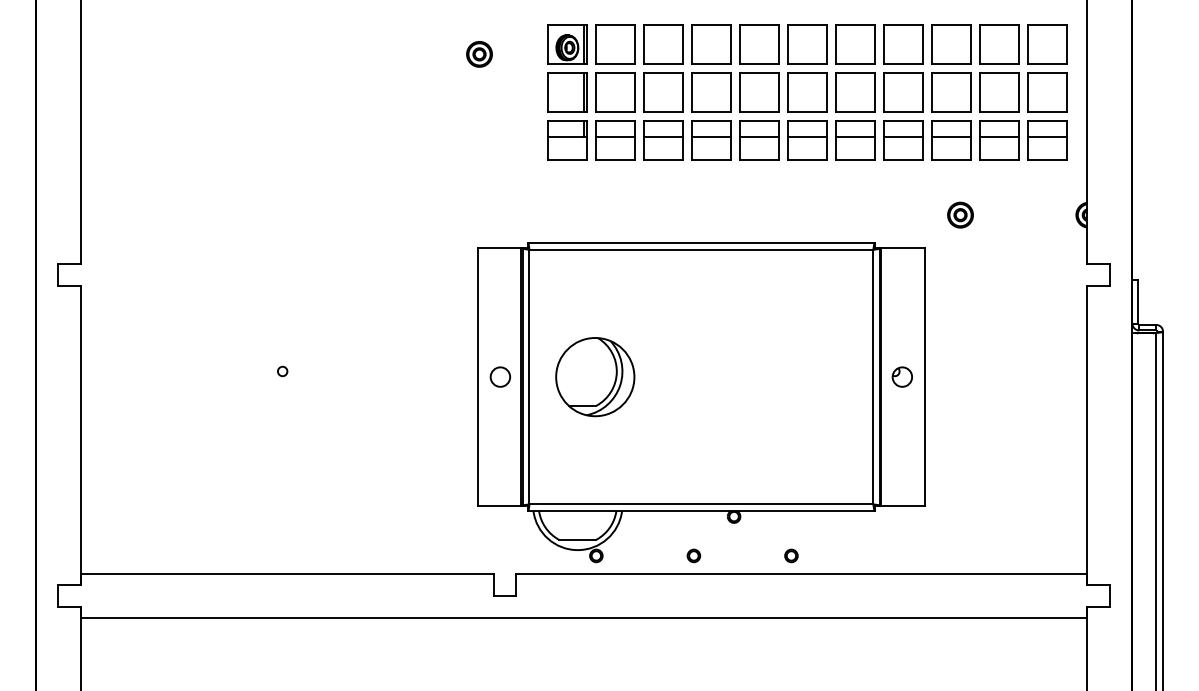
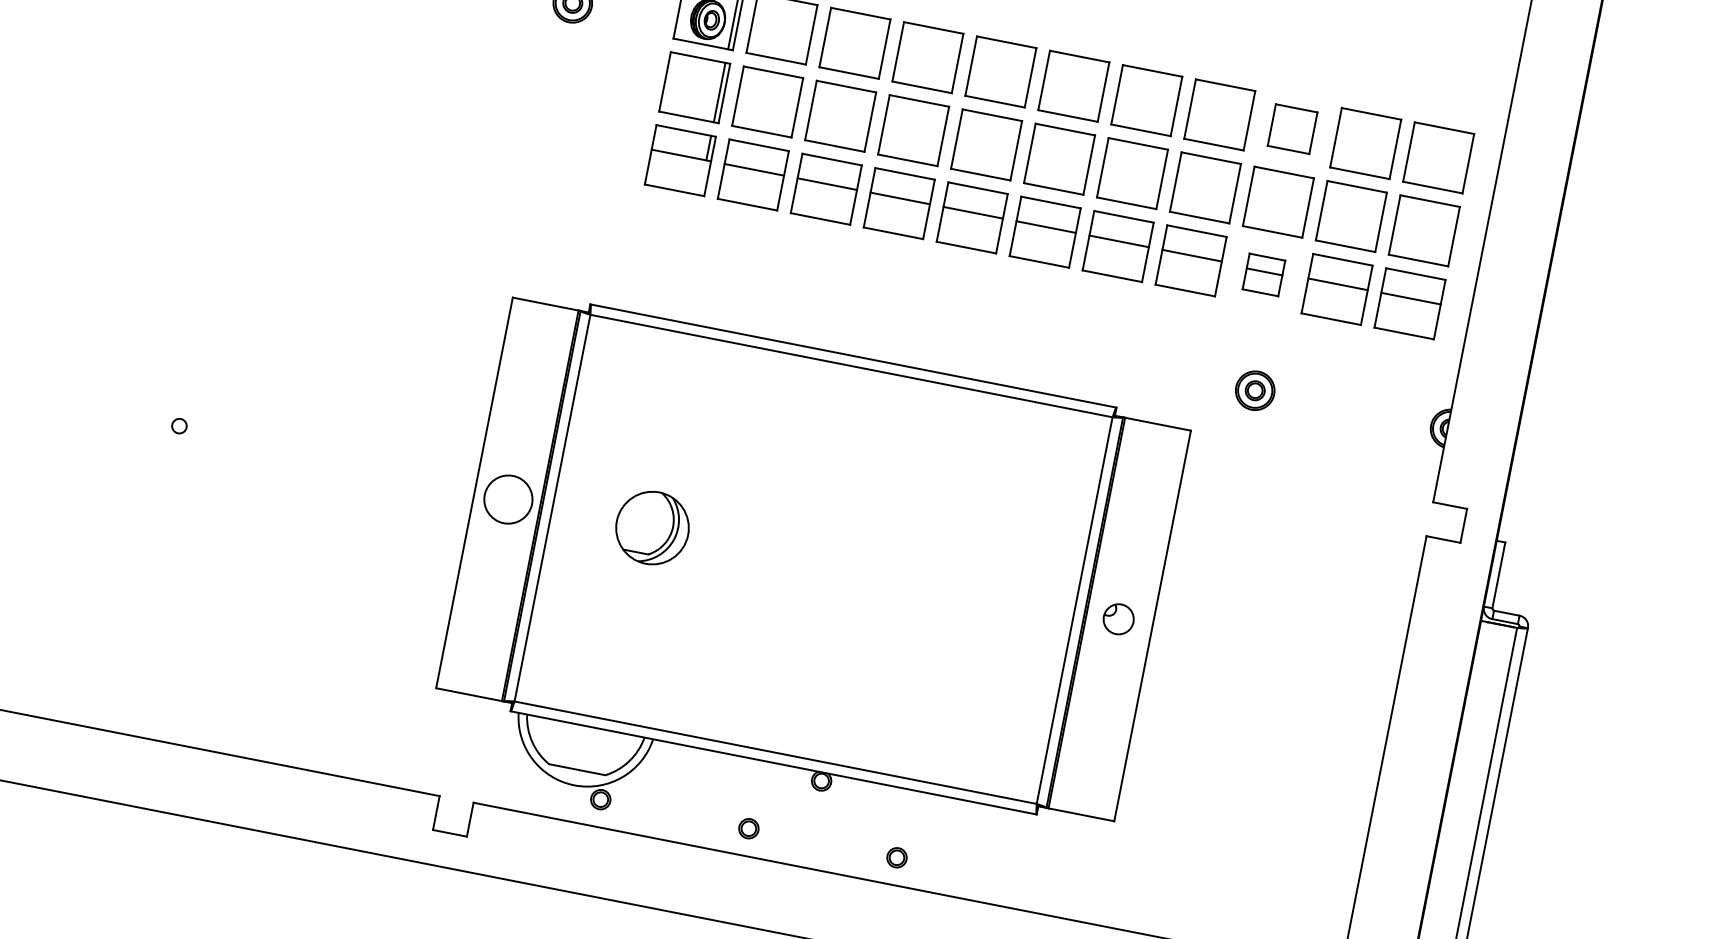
part: (951, 44) -> (1292, 128), size x0.7
part: (951, 140) -> (1263, 274), size x0.6
circle: (500, 376) -> (508, 498), size x1.6
part: (595, 377) -> (652, 528), size x0.6

